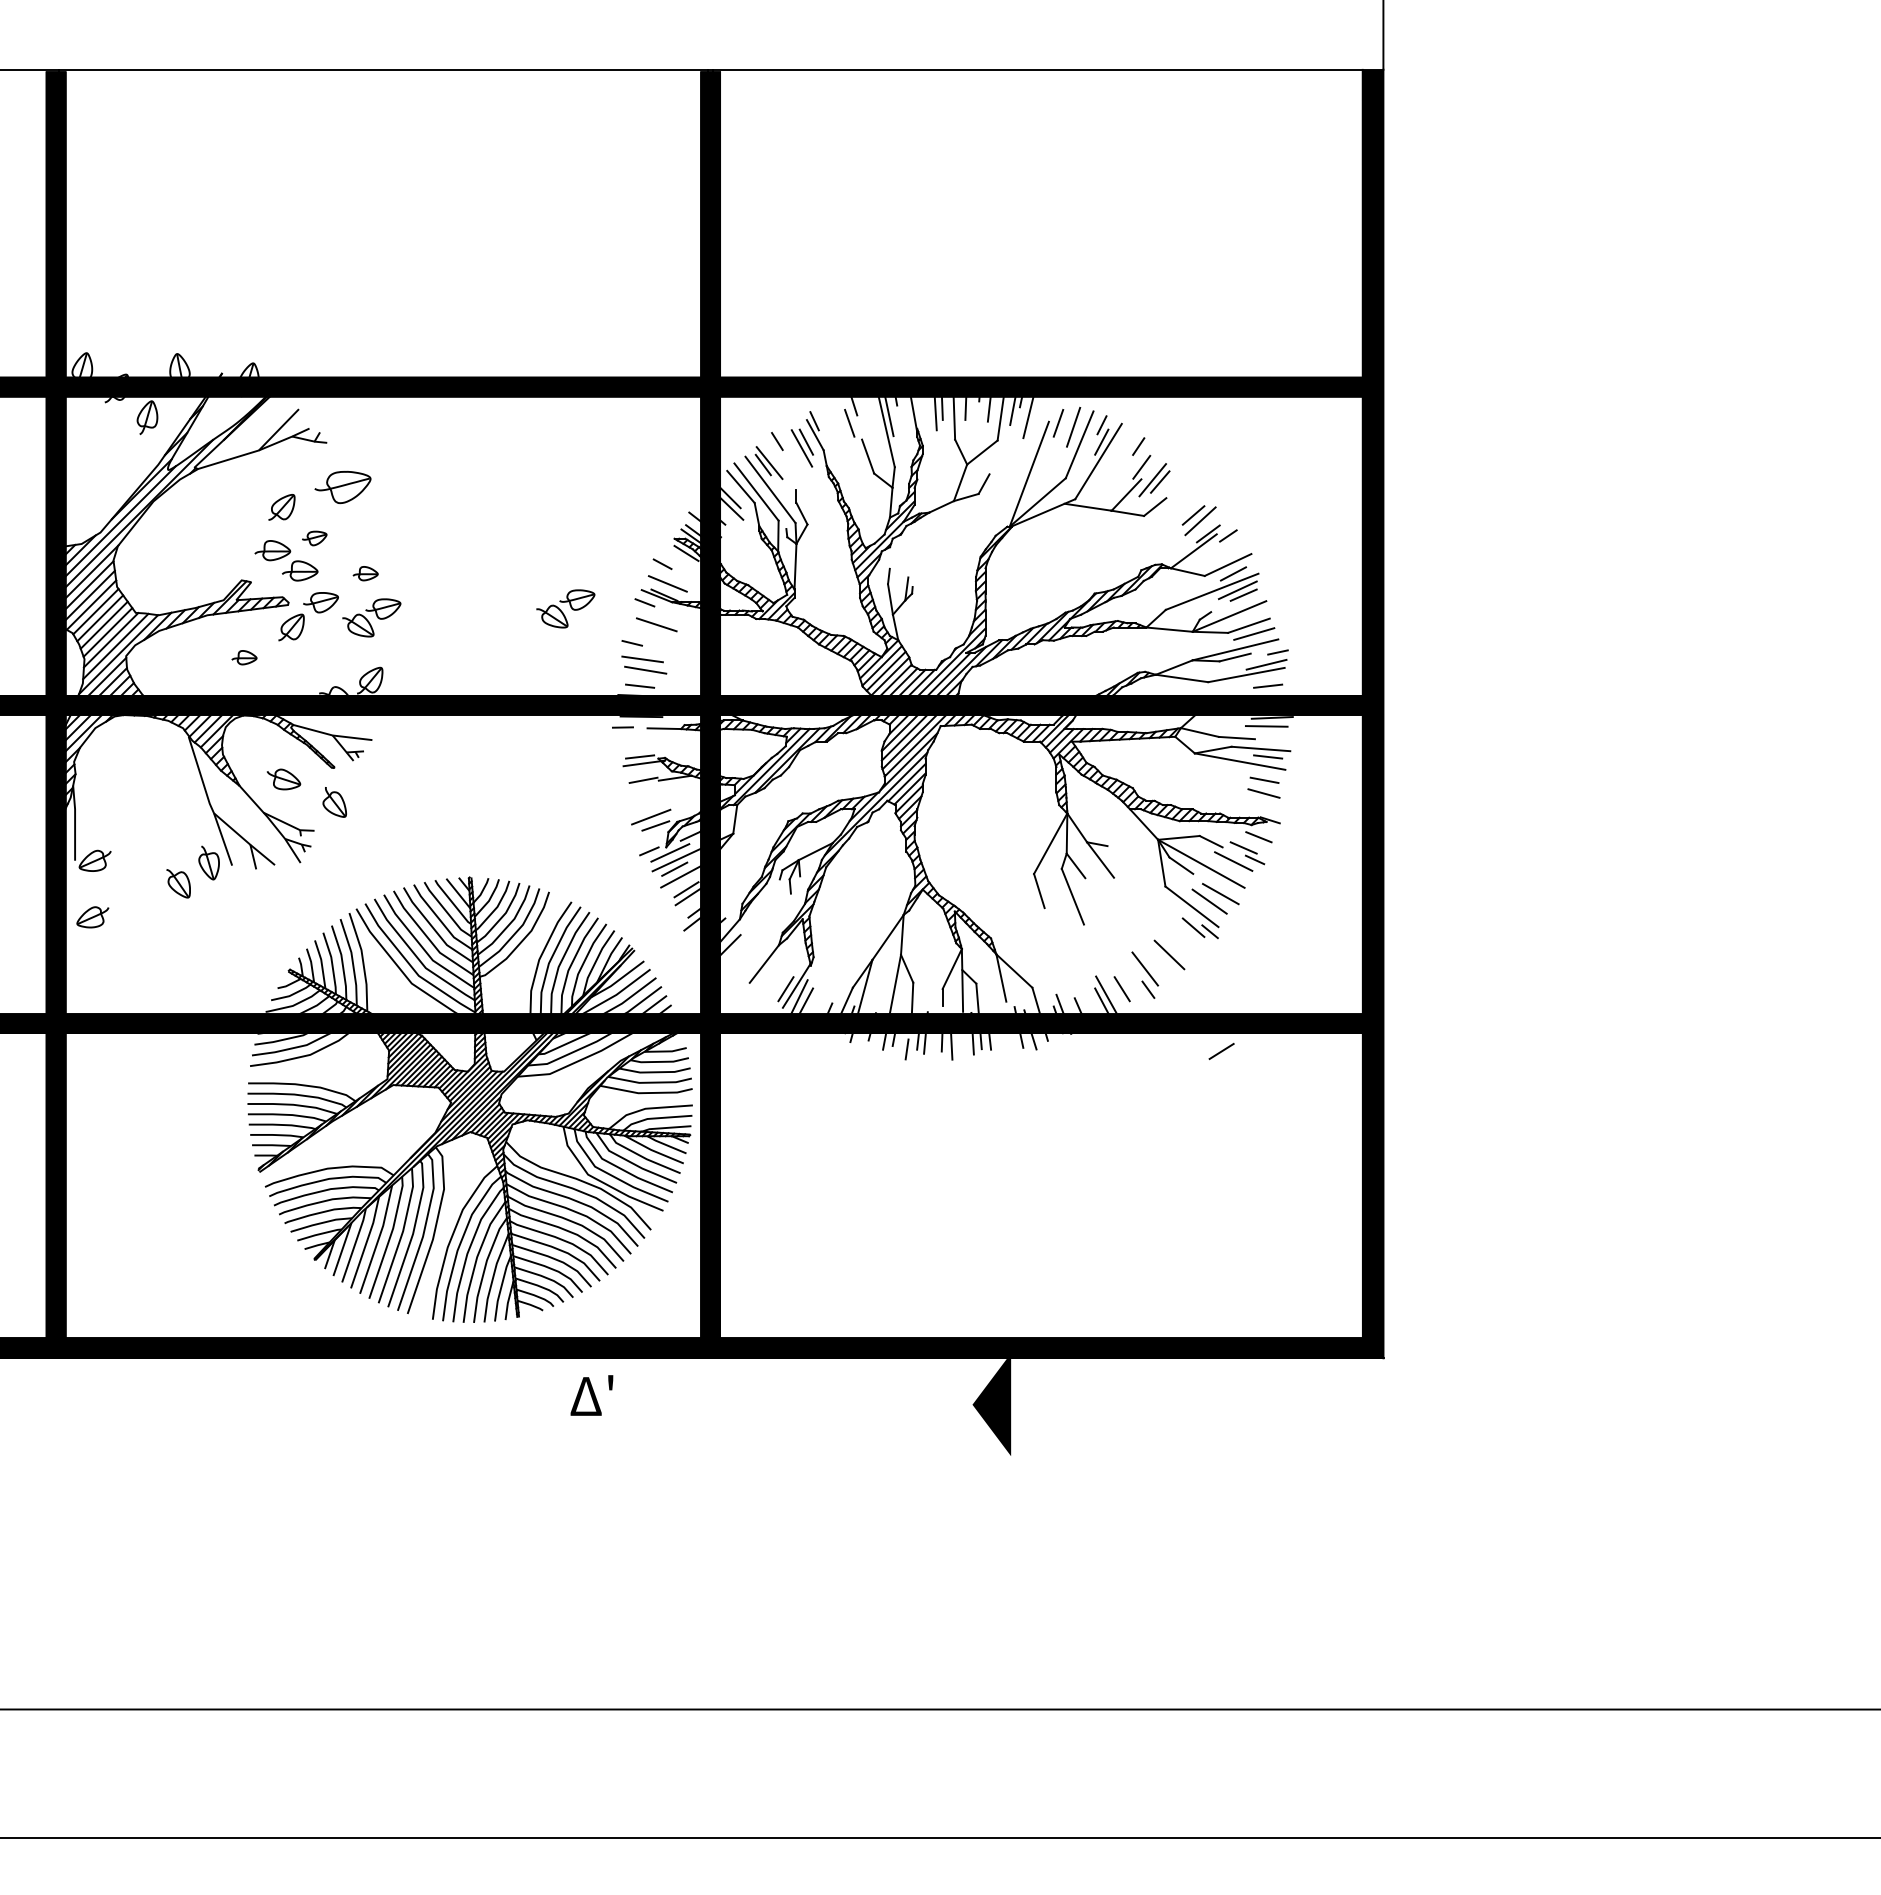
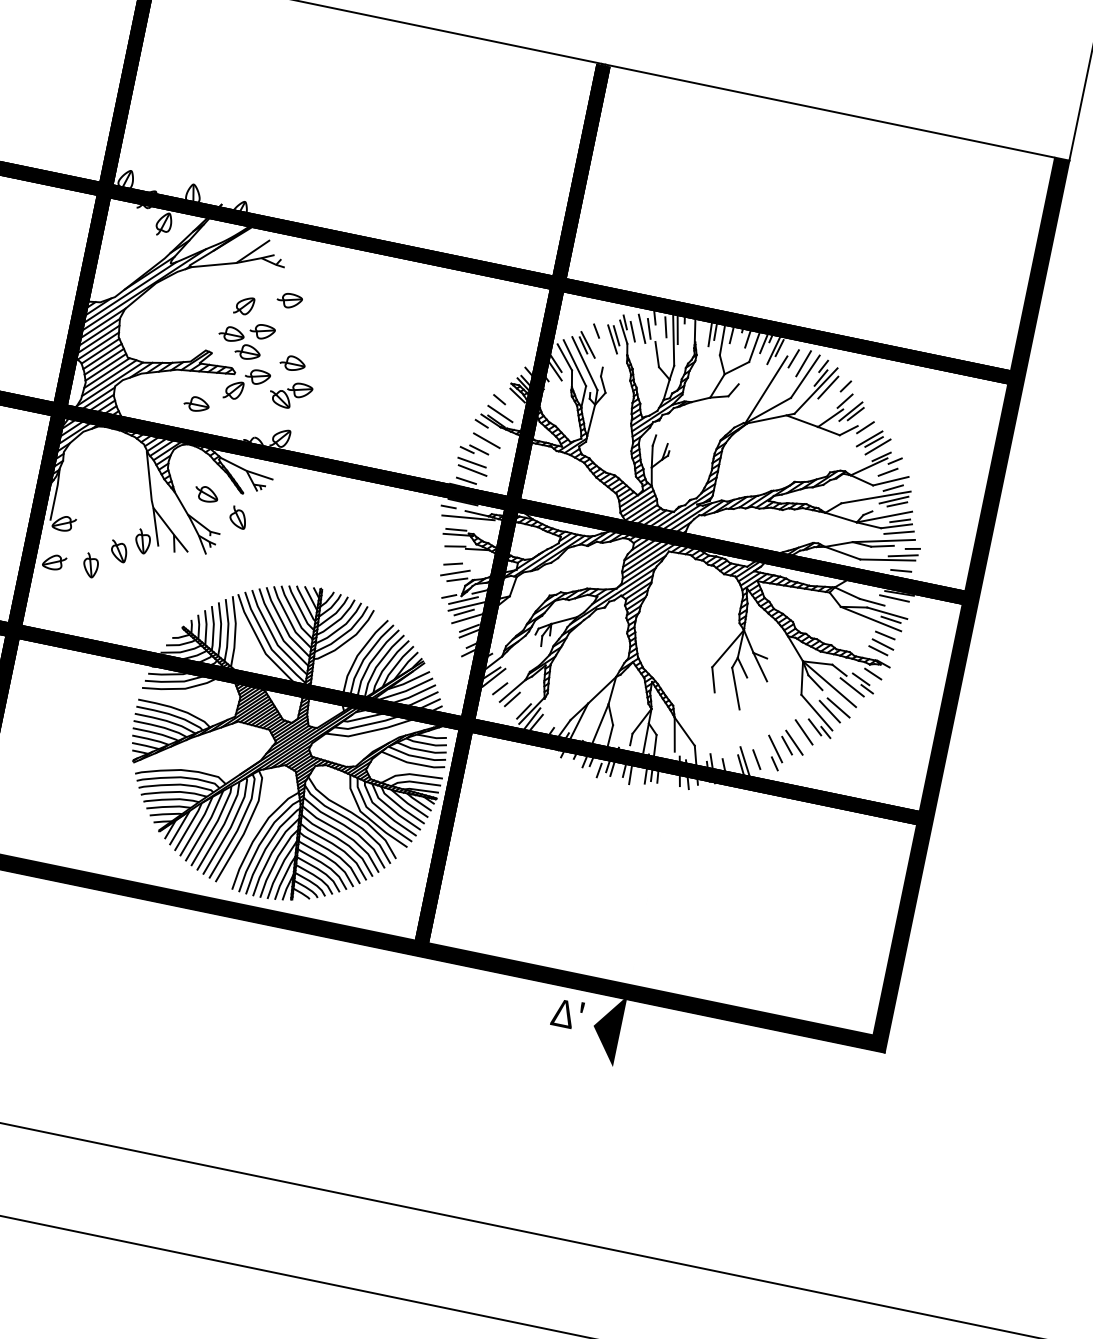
line: (1035, 412) -> (779, 348), added
line: (871, 416) -> (665, 327), added
line: (839, 424) -> (642, 328), added
line: (827, 431) -> (632, 331), added
line: (1114, 453) -> (828, 387), added
part: (343, 487) -> (289, 300), size x0.62
line: (1177, 498) -> (865, 427), added
line: (1186, 512) -> (869, 438), added
part: (314, 538) -> (262, 331), size x1.43
part: (365, 573) -> (292, 363), size x1.43
part: (565, 608) -> (425, 416), removed
line: (1252, 616) -> (900, 520), added
line: (648, 639) -> (478, 449), added
part: (244, 657) -> (196, 404), size x1.43
line: (653, 736) -> (468, 517), added
line: (1259, 803) -> (878, 650), added
line: (645, 805) -> (453, 564), added
part: (143, 910) -> (90, 564), added
line: (1179, 937) -> (803, 732), added
line: (734, 950) -> (493, 677), added
line: (1160, 960) -> (787, 745), added
line: (746, 964) -> (500, 688), added
line: (766, 975) -> (512, 699), added
line: (1221, 1050) -> (888, 471), moved
text: (591, 1395) -> (567, 1013), moved

